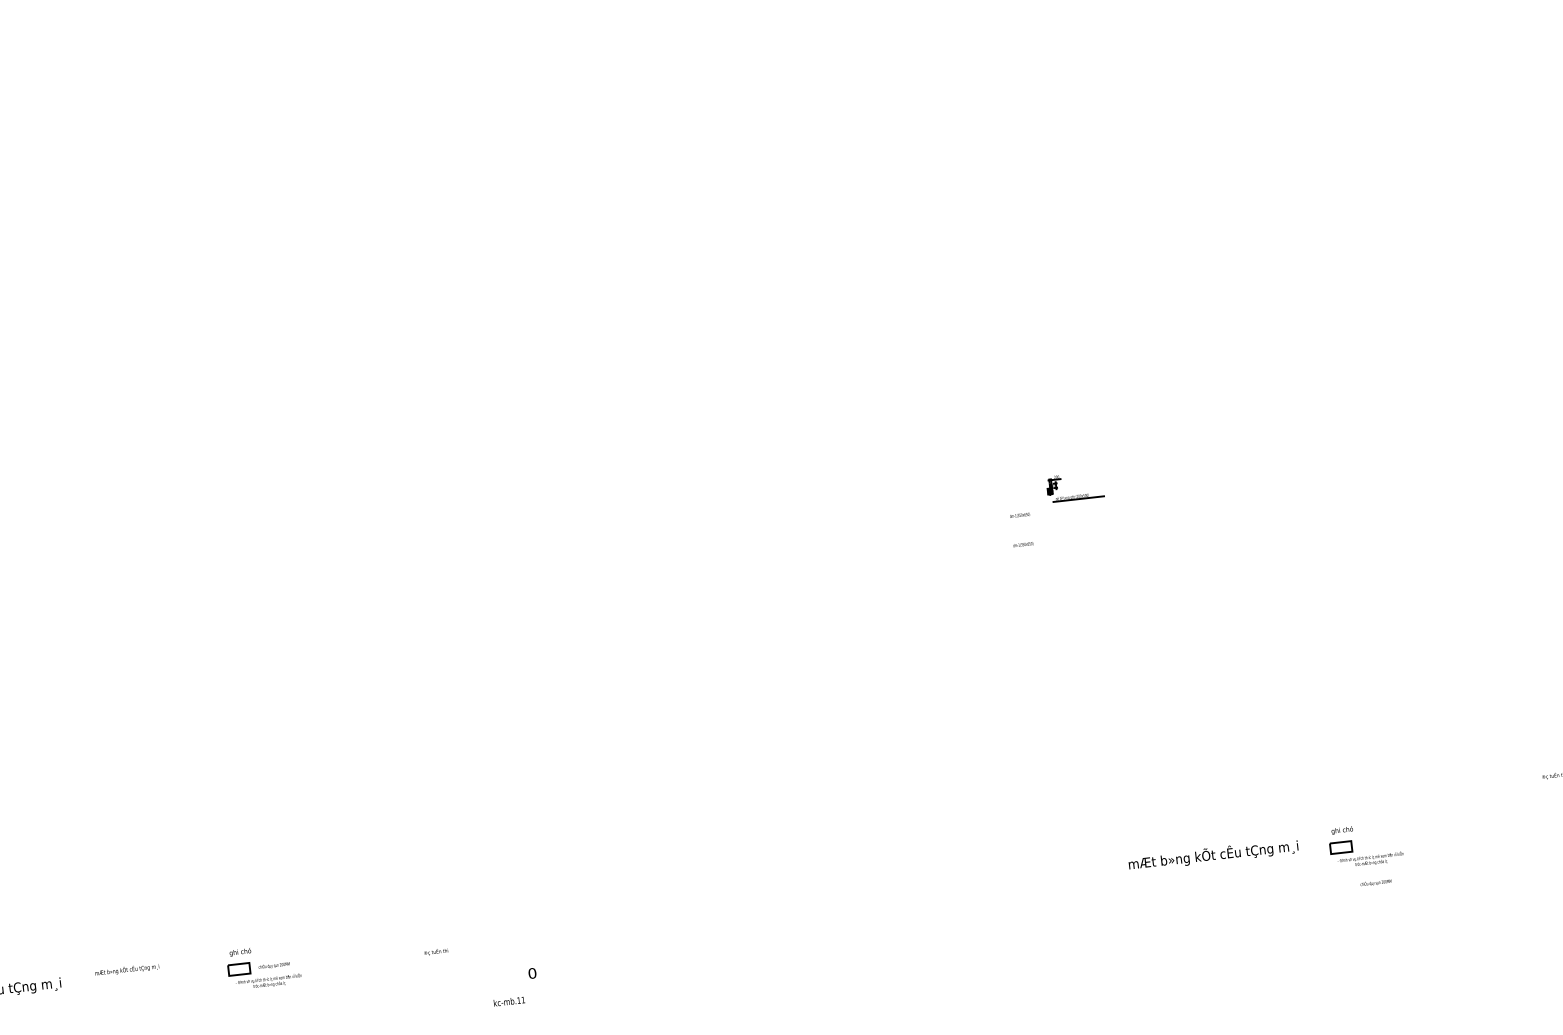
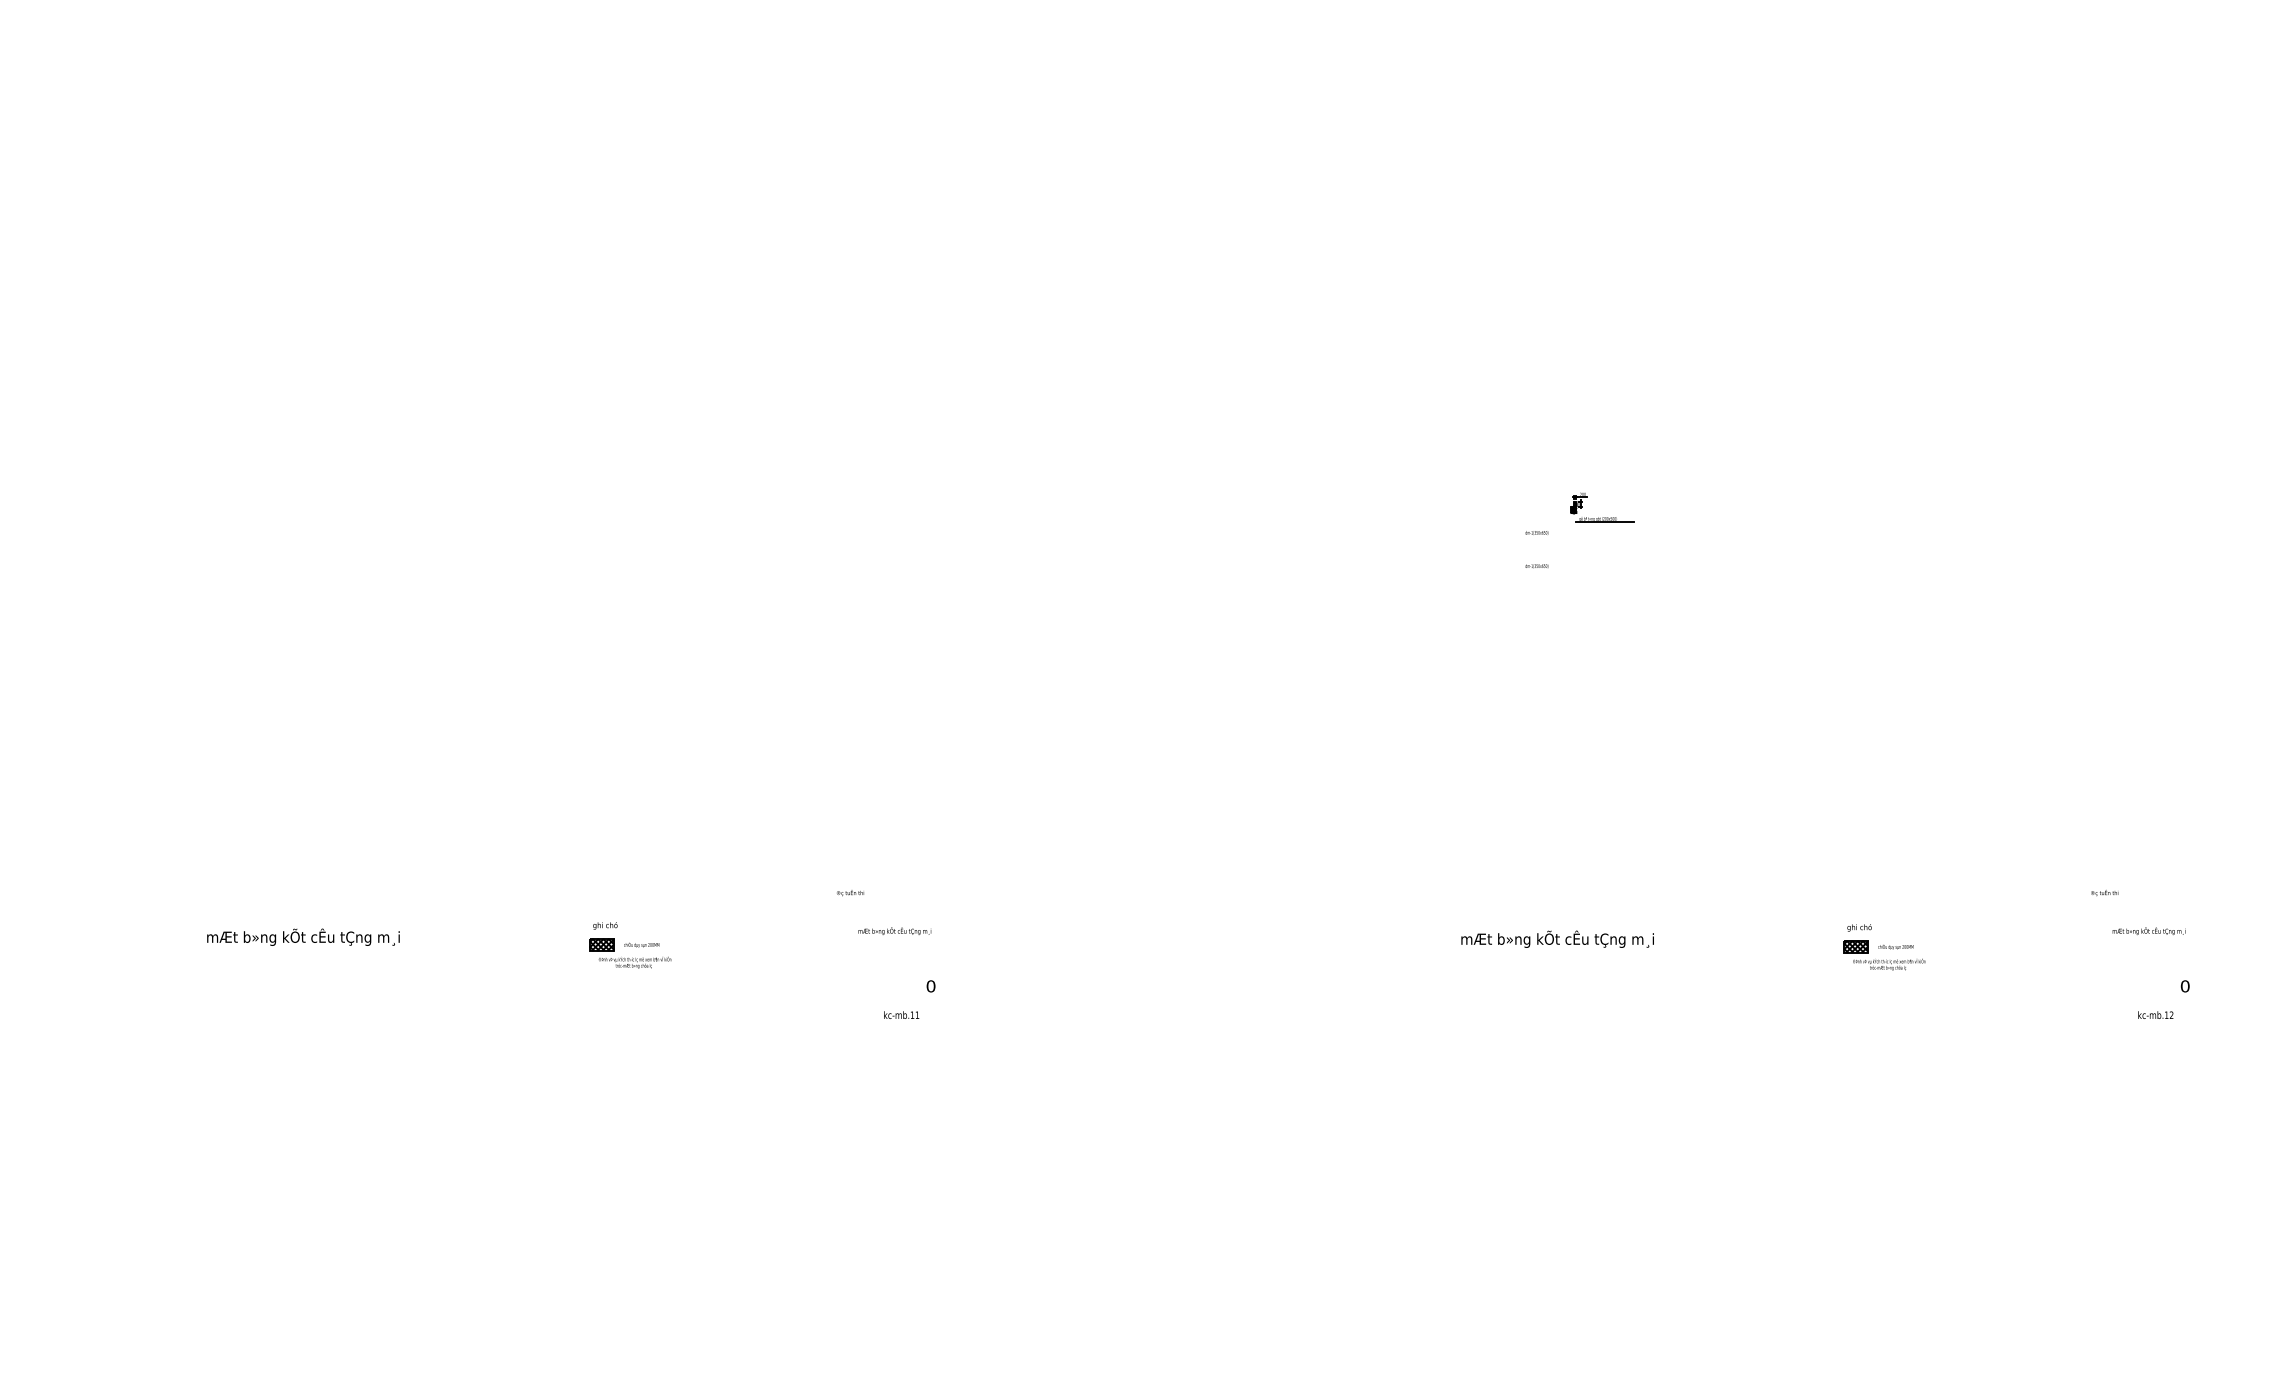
hatch: (1341, 847) -> (1856, 946), added
text: (1213, 854) -> (1557, 938), moved
text: (1375, 882) -> (1895, 946), moved
text: (436, 952) -> (850, 893), moved
text: (126, 969) -> (894, 930), moved
hatch: (238, 969) -> (601, 944), added

